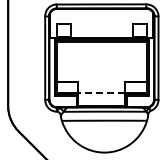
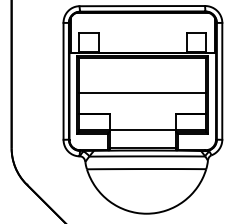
line: (101, 66) -> (142, 93), added
line: (101, 92) -> (142, 129), dashed -> solid

